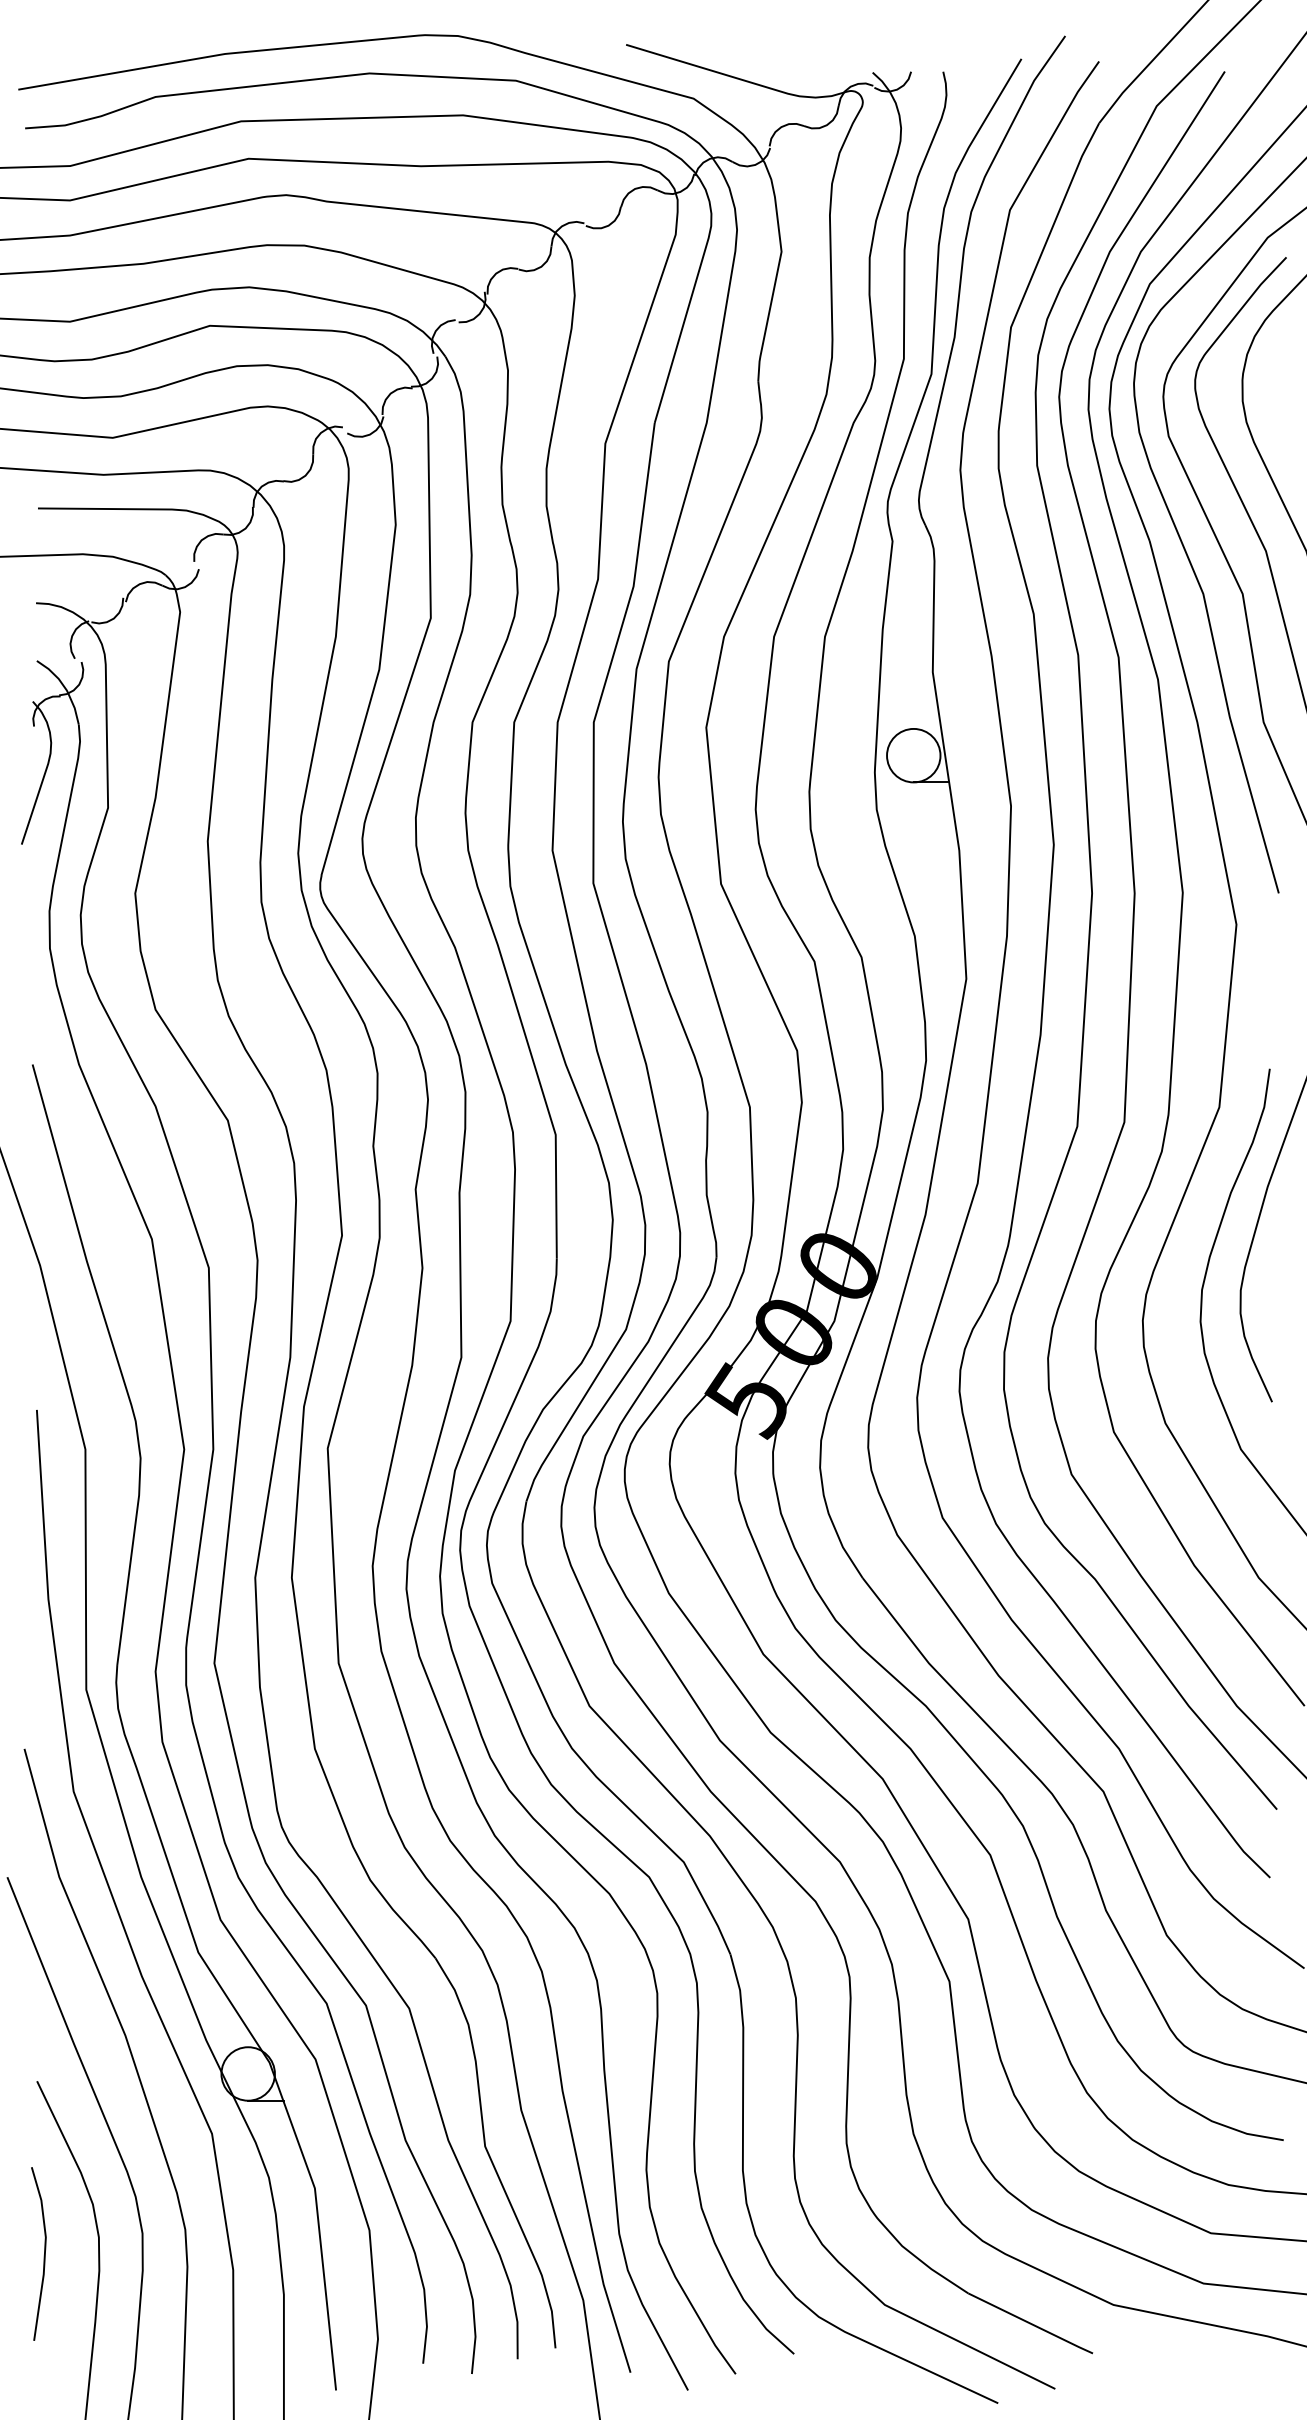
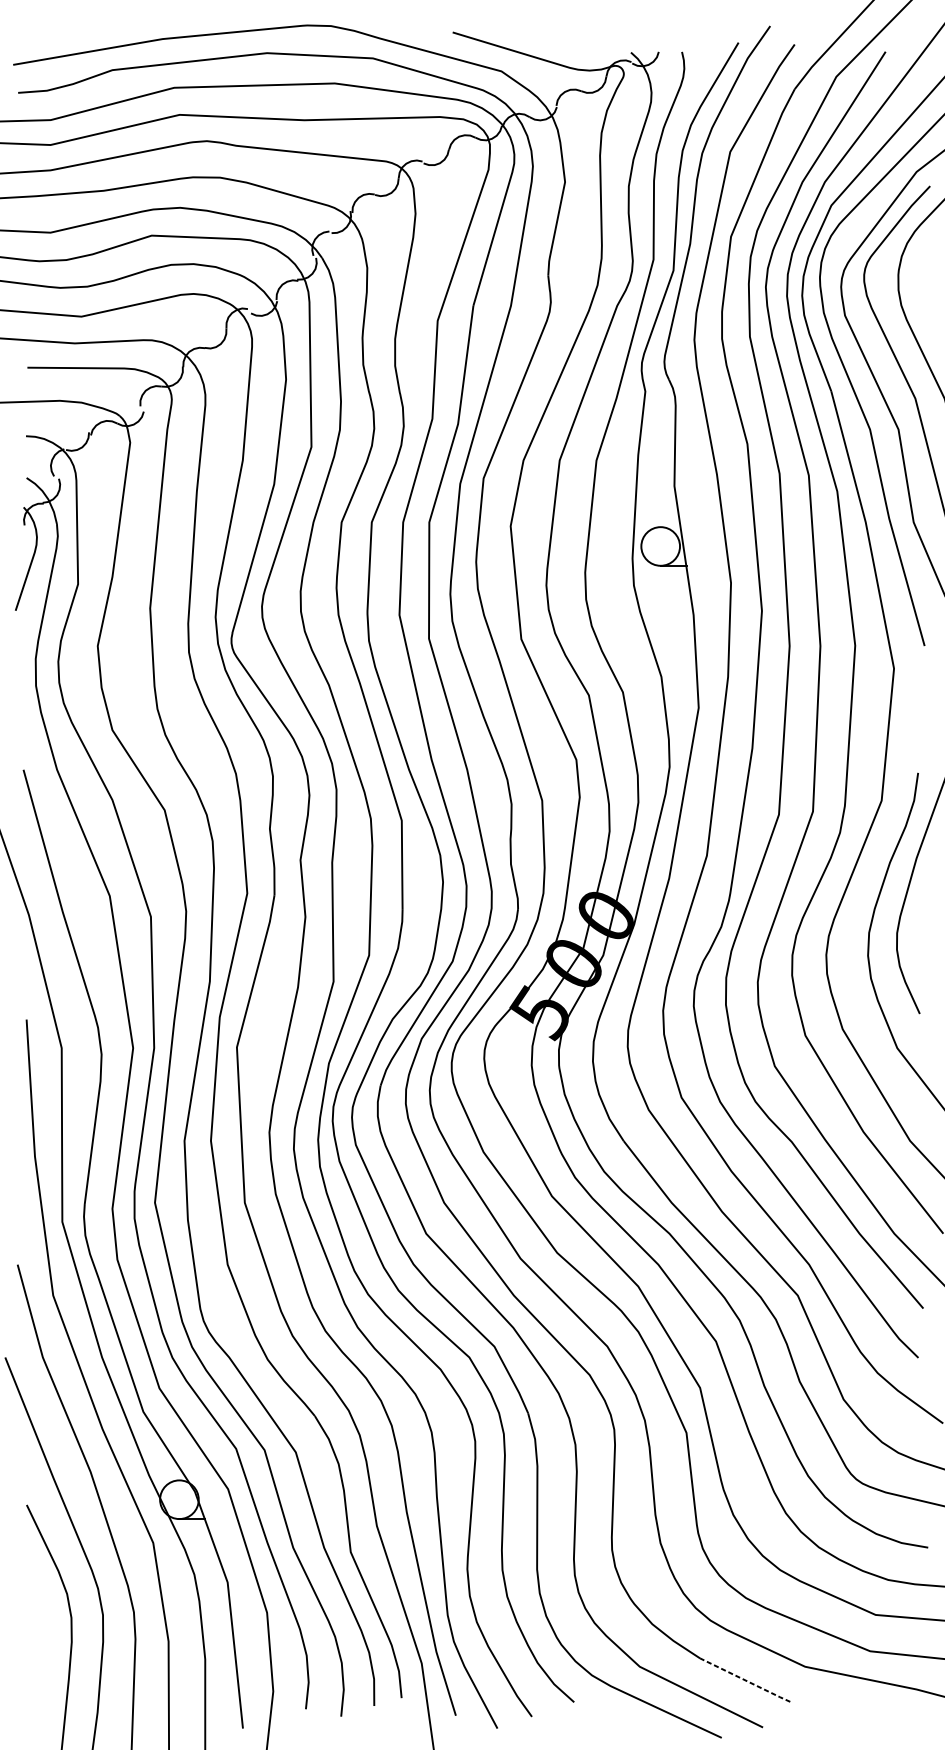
line: (43, 2255) -> (31, 1631), removed
line: (1031, 2323) -> (745, 1680), solid -> dashed

